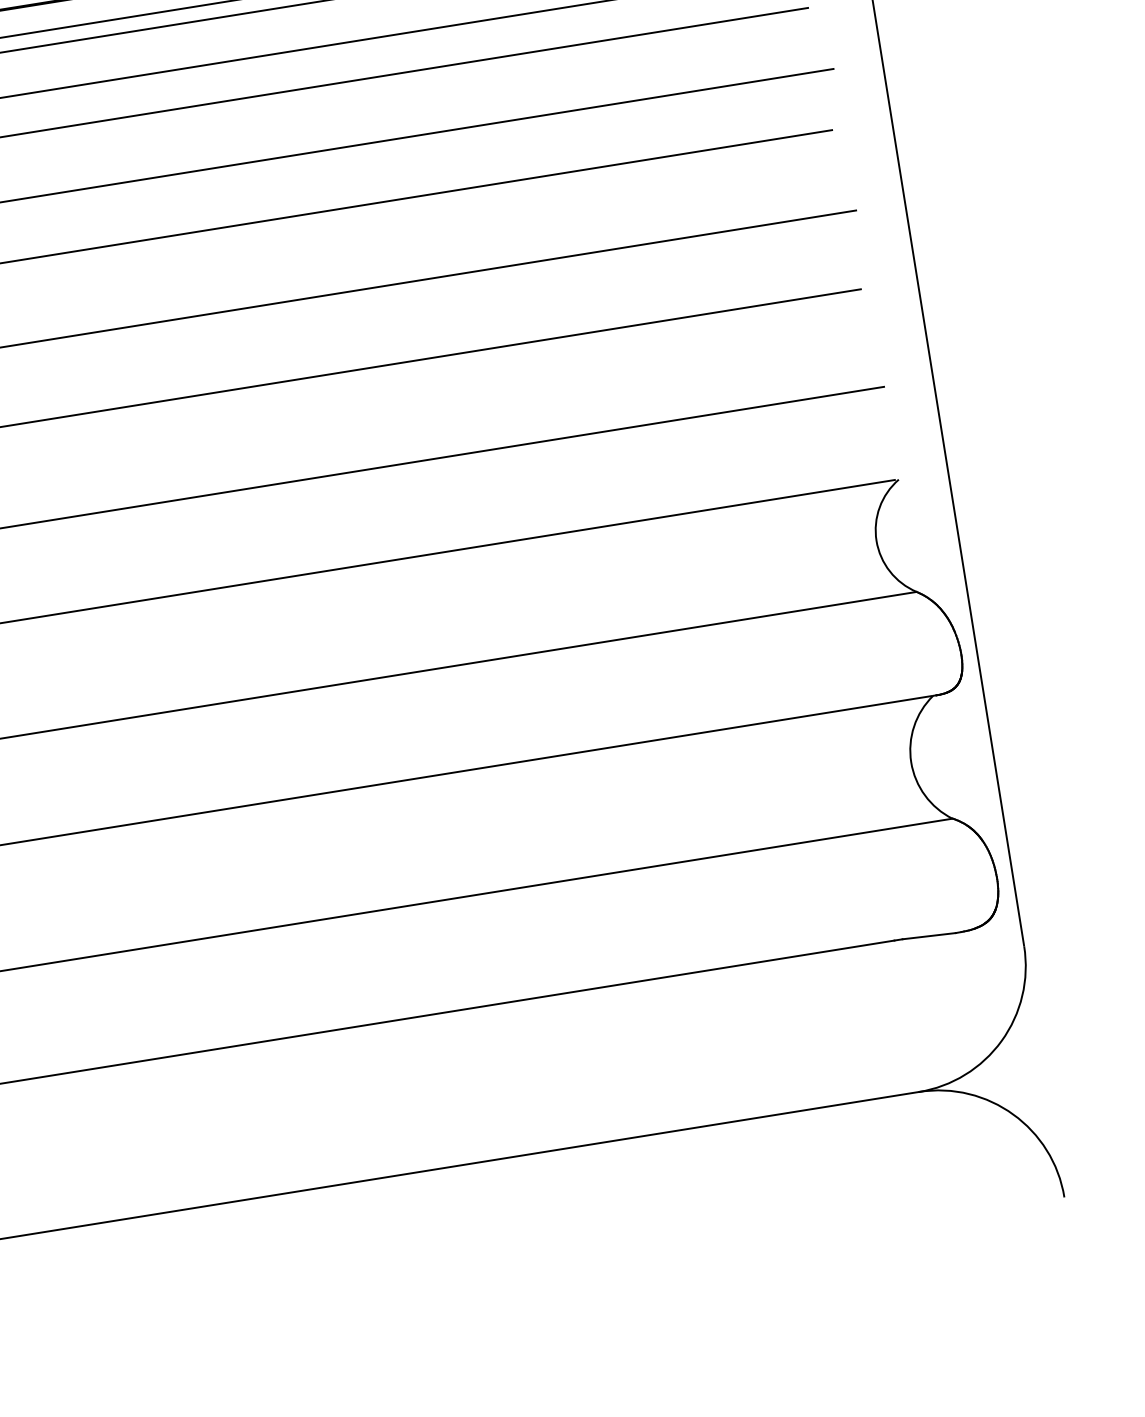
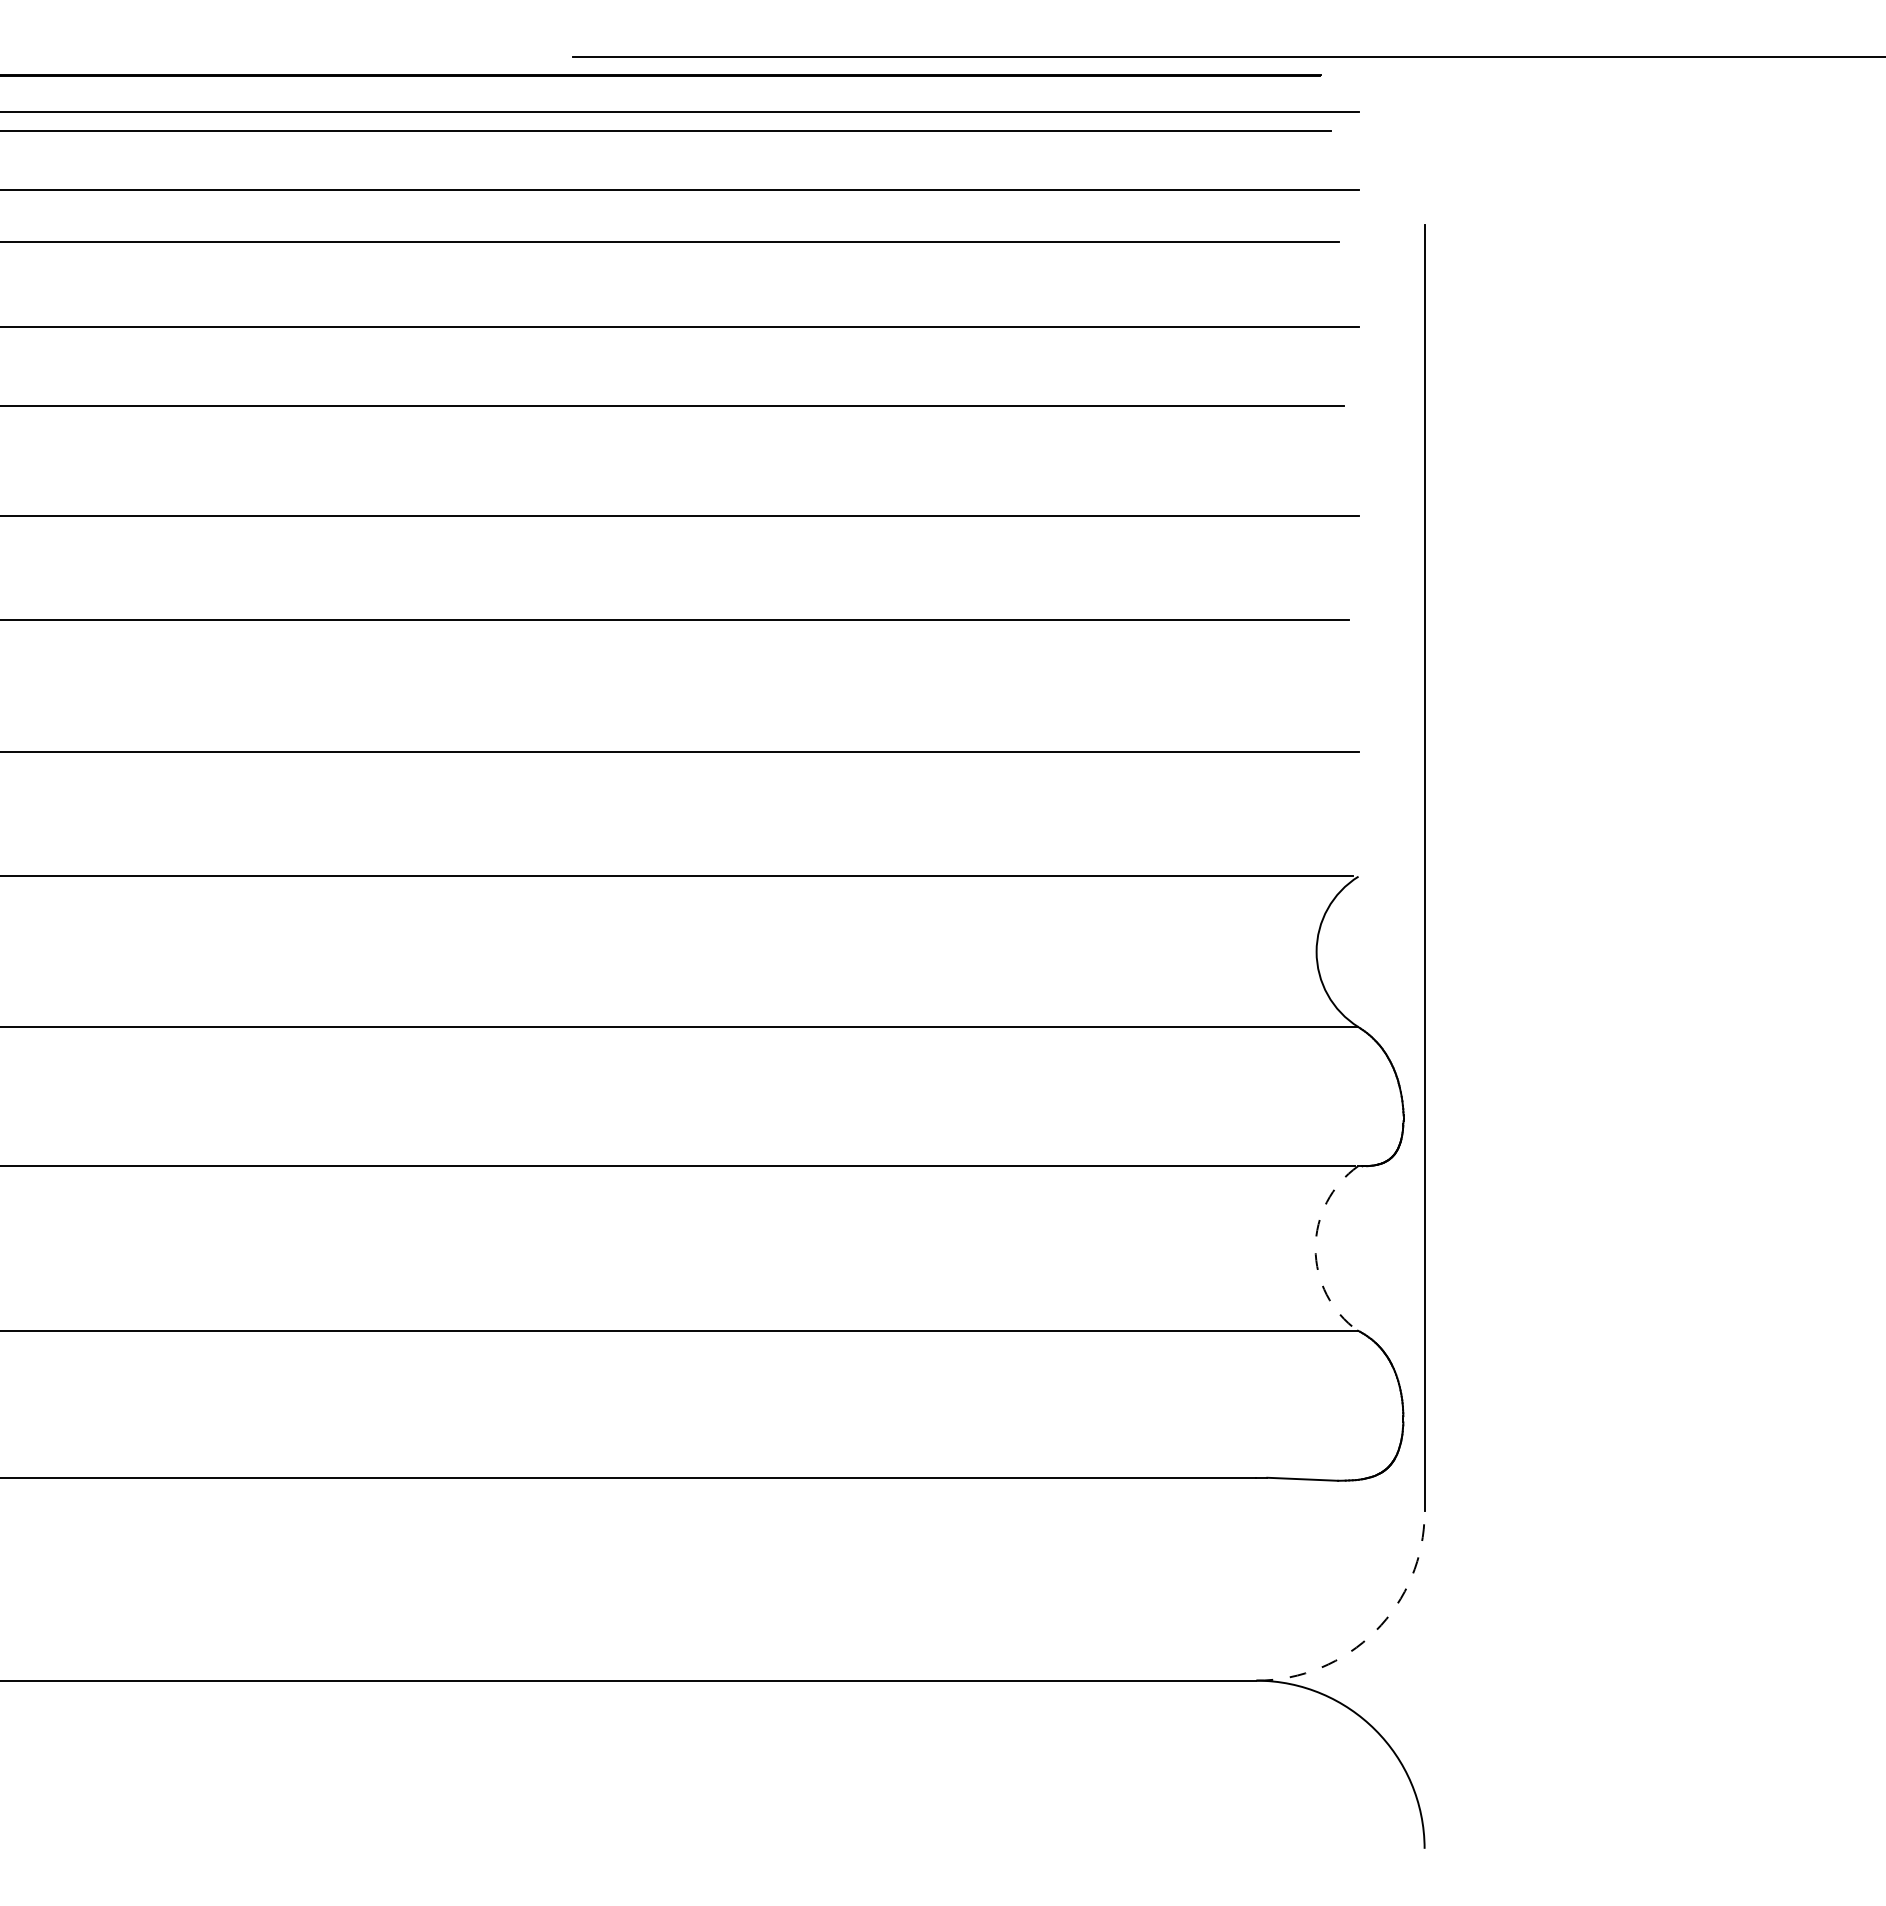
arc: (911, 762) -> (1315, 1248), solid -> dashed
arc: (1001, 1041) -> (1375, 1631), solid -> dashed

